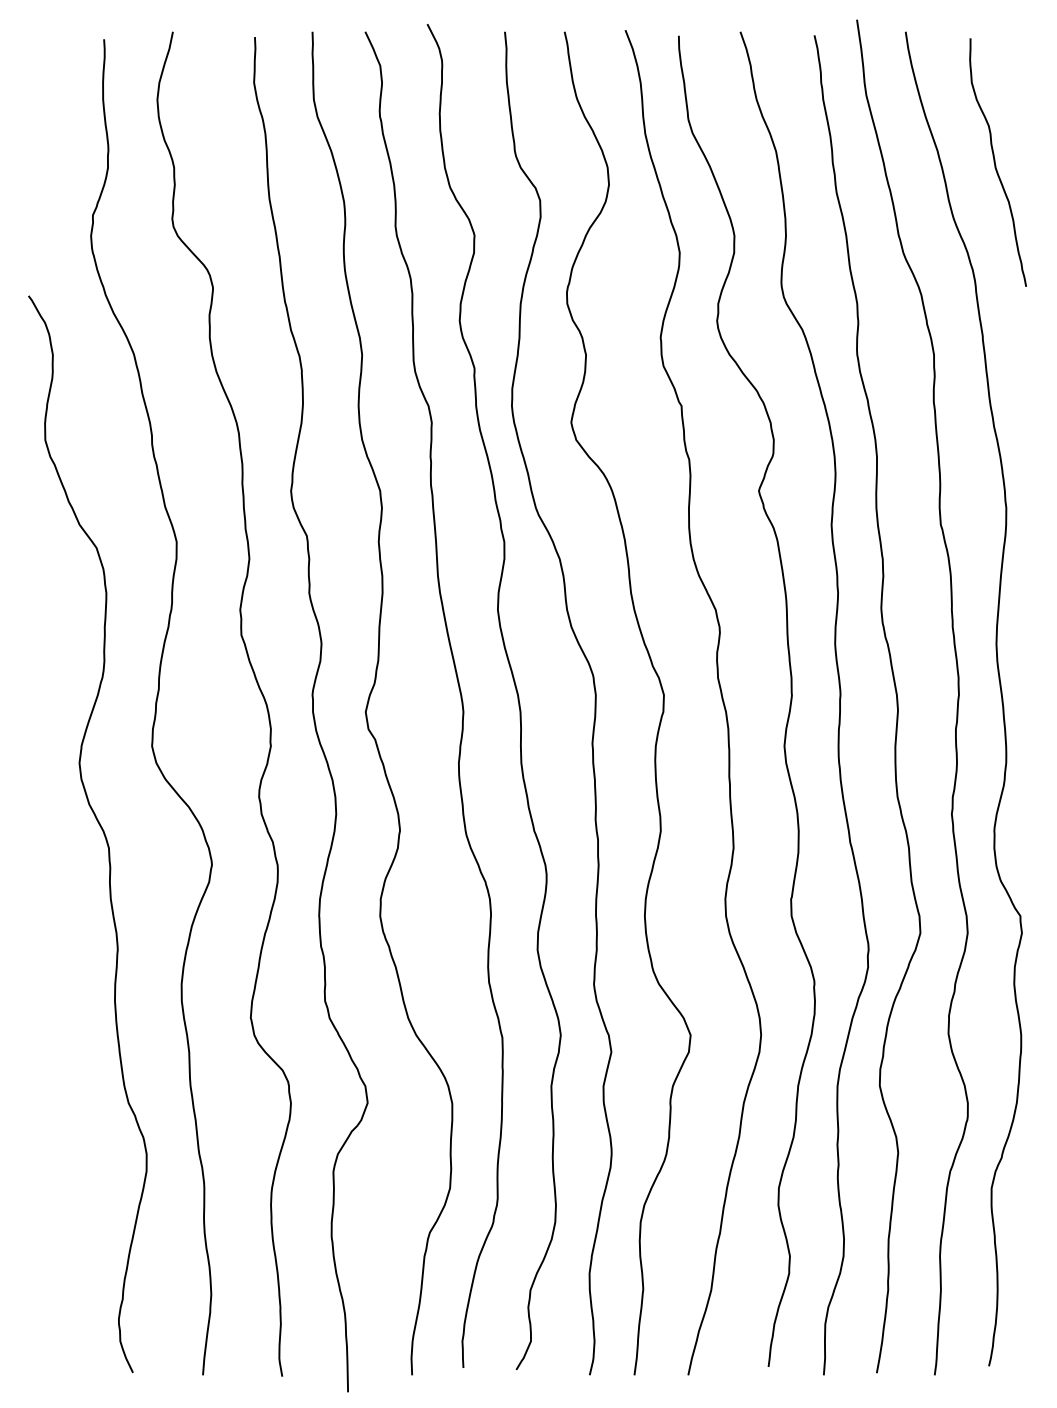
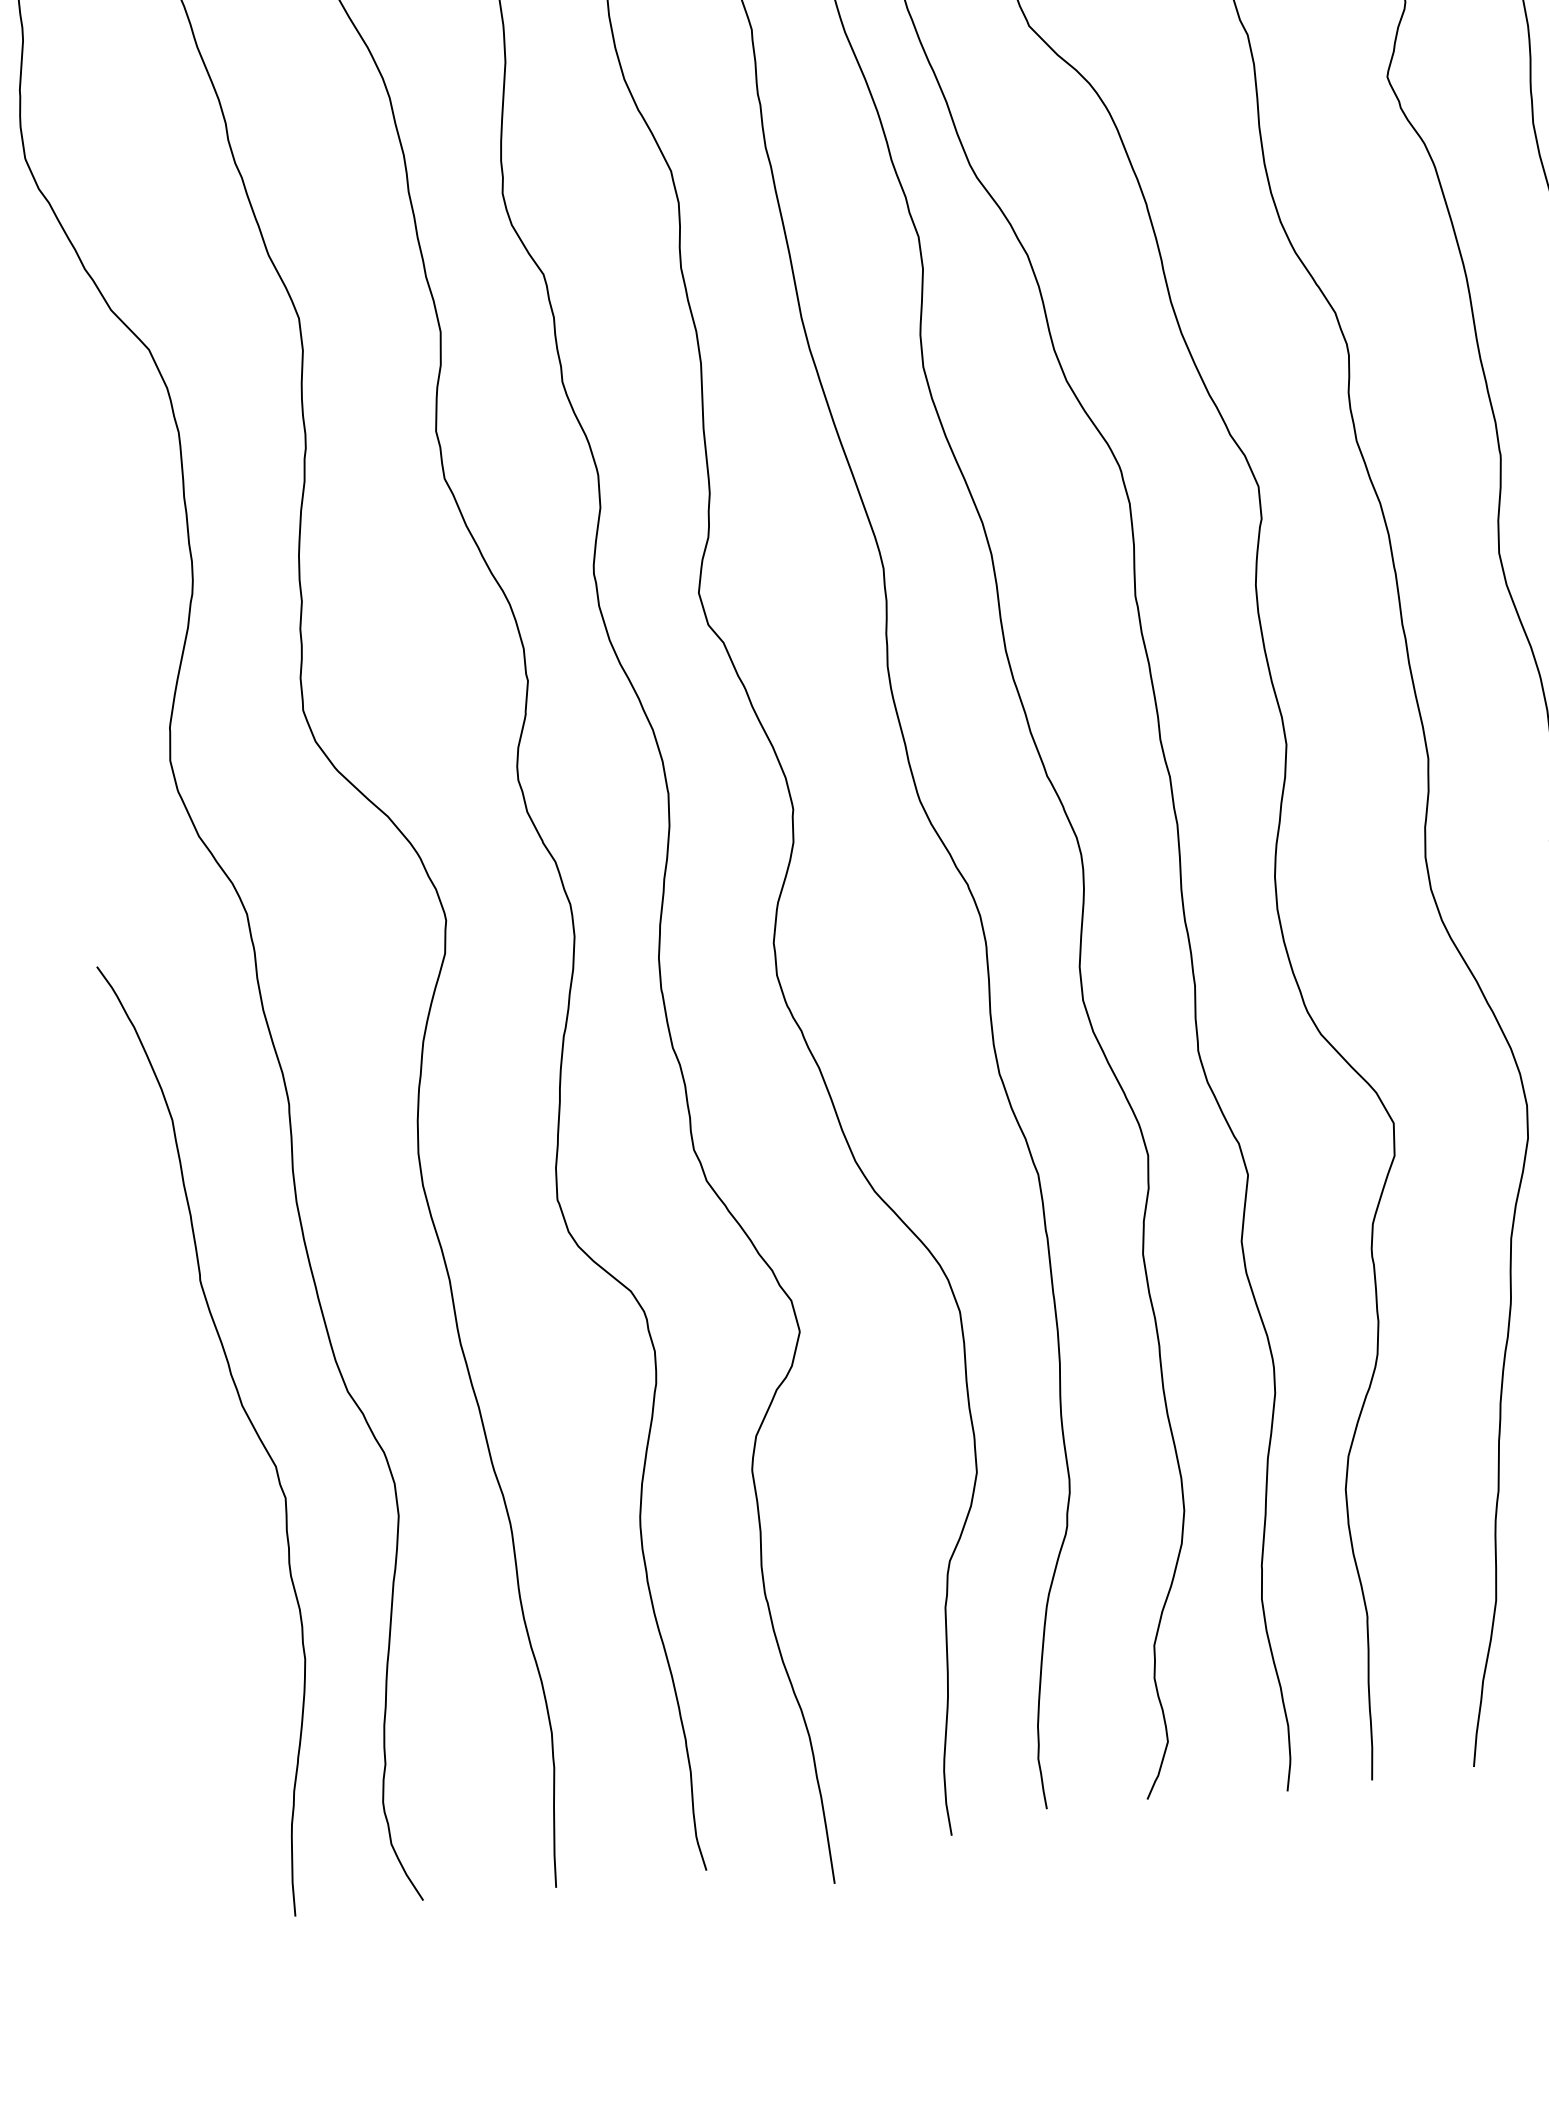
curve: (75, 1113) -> (249, 1424), added

